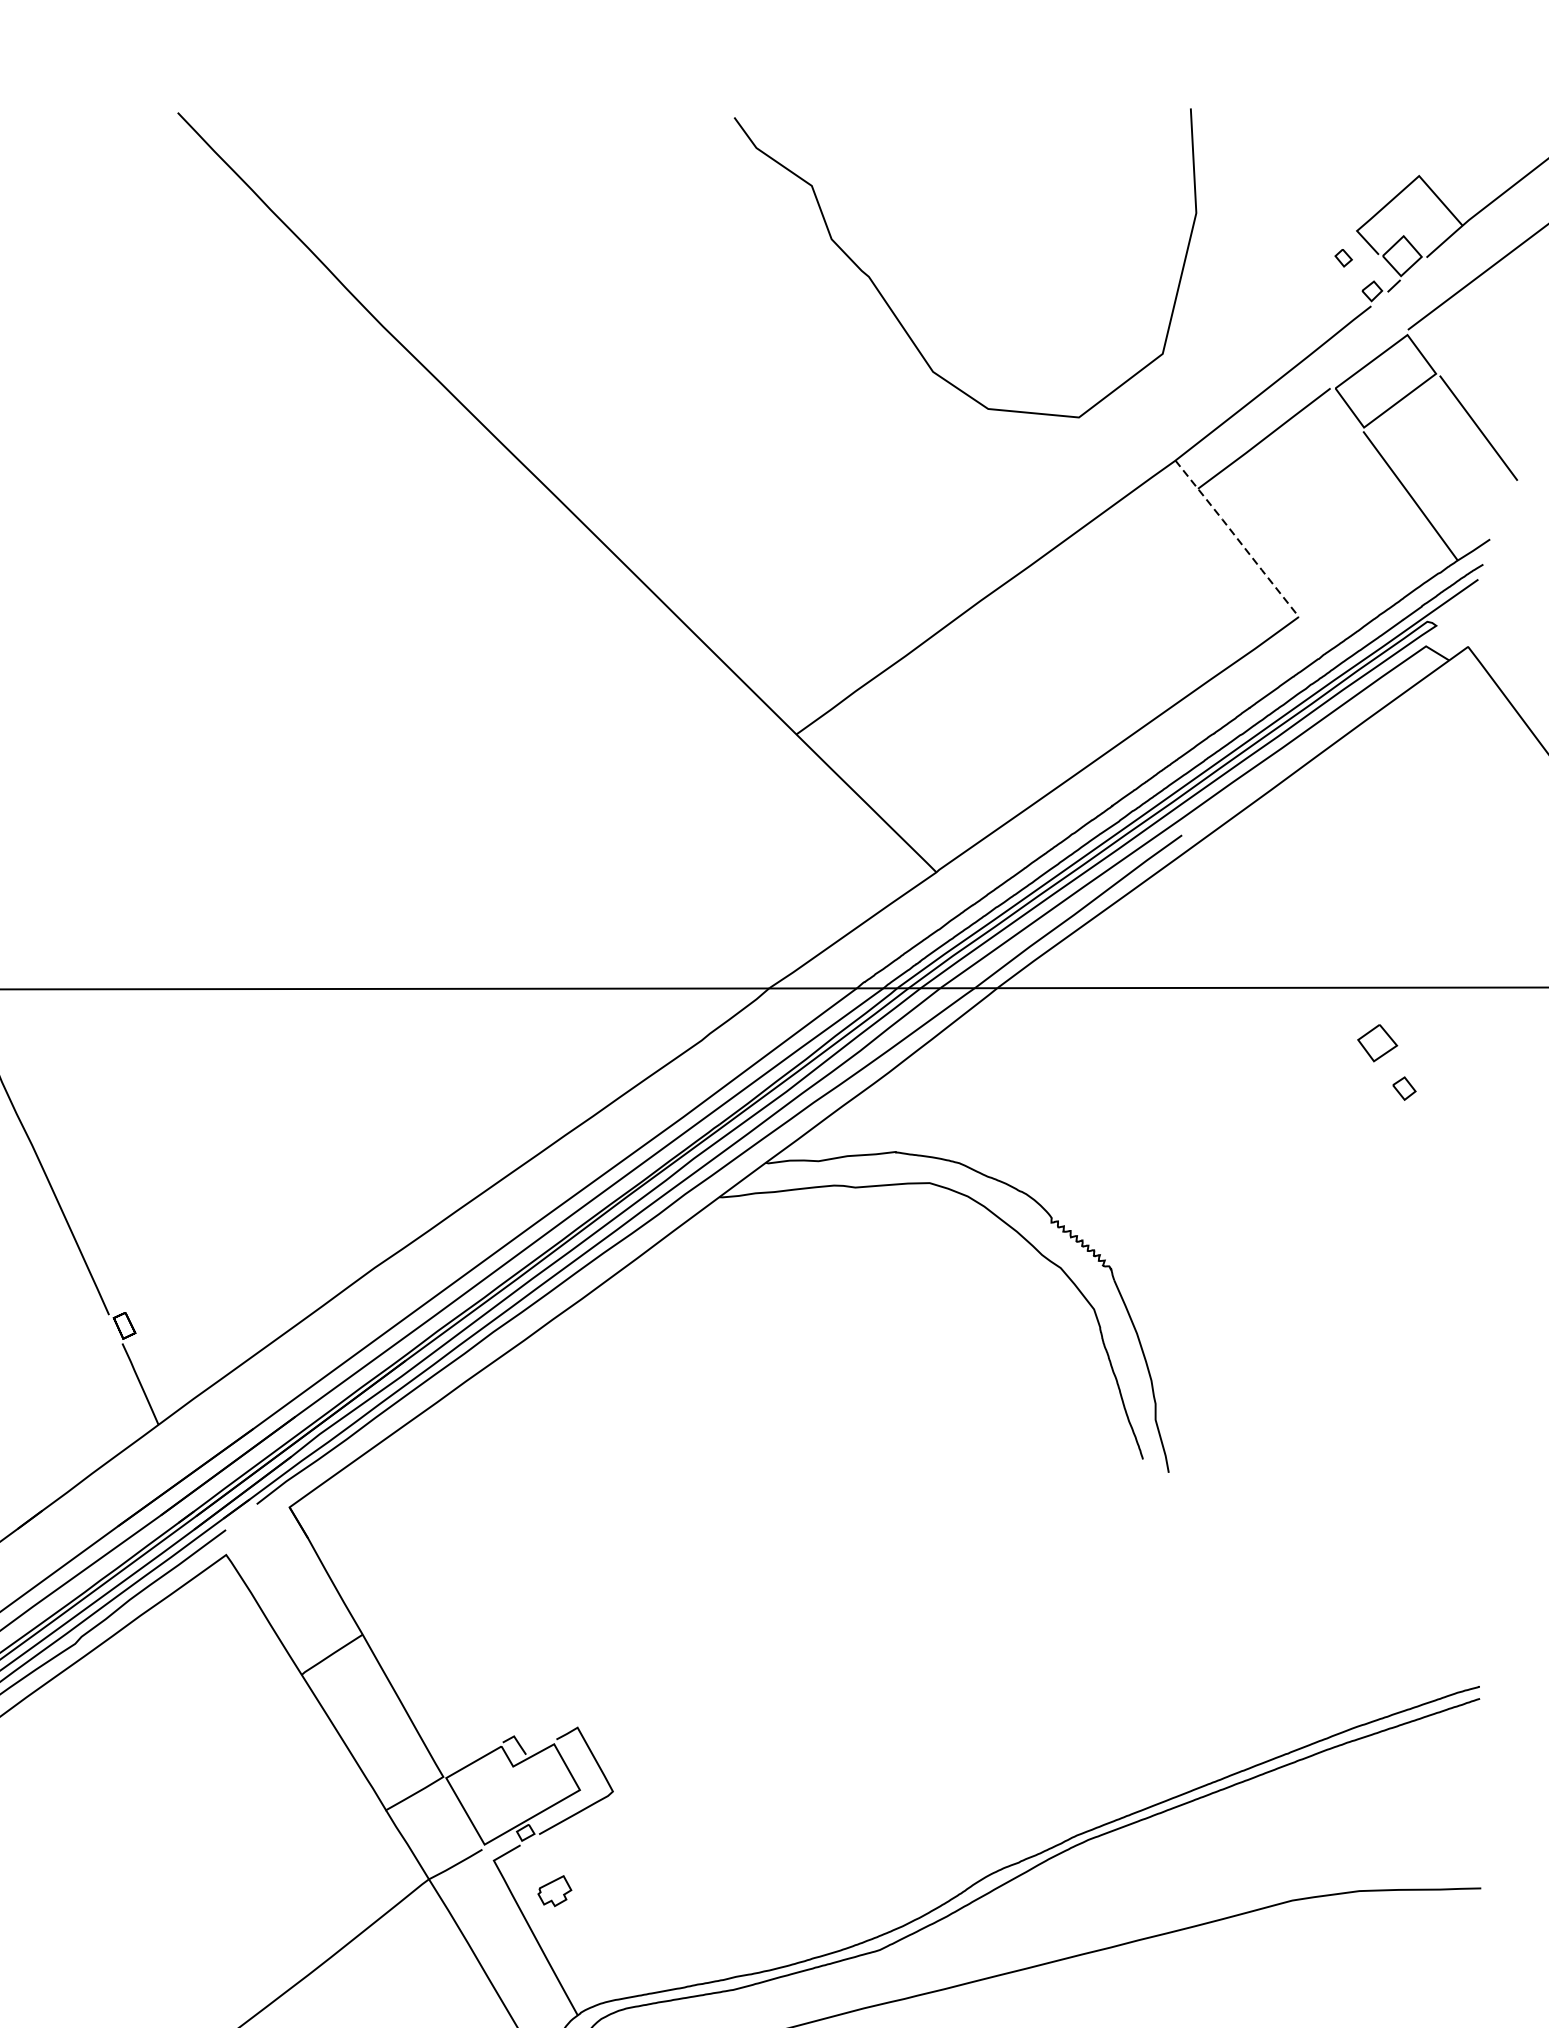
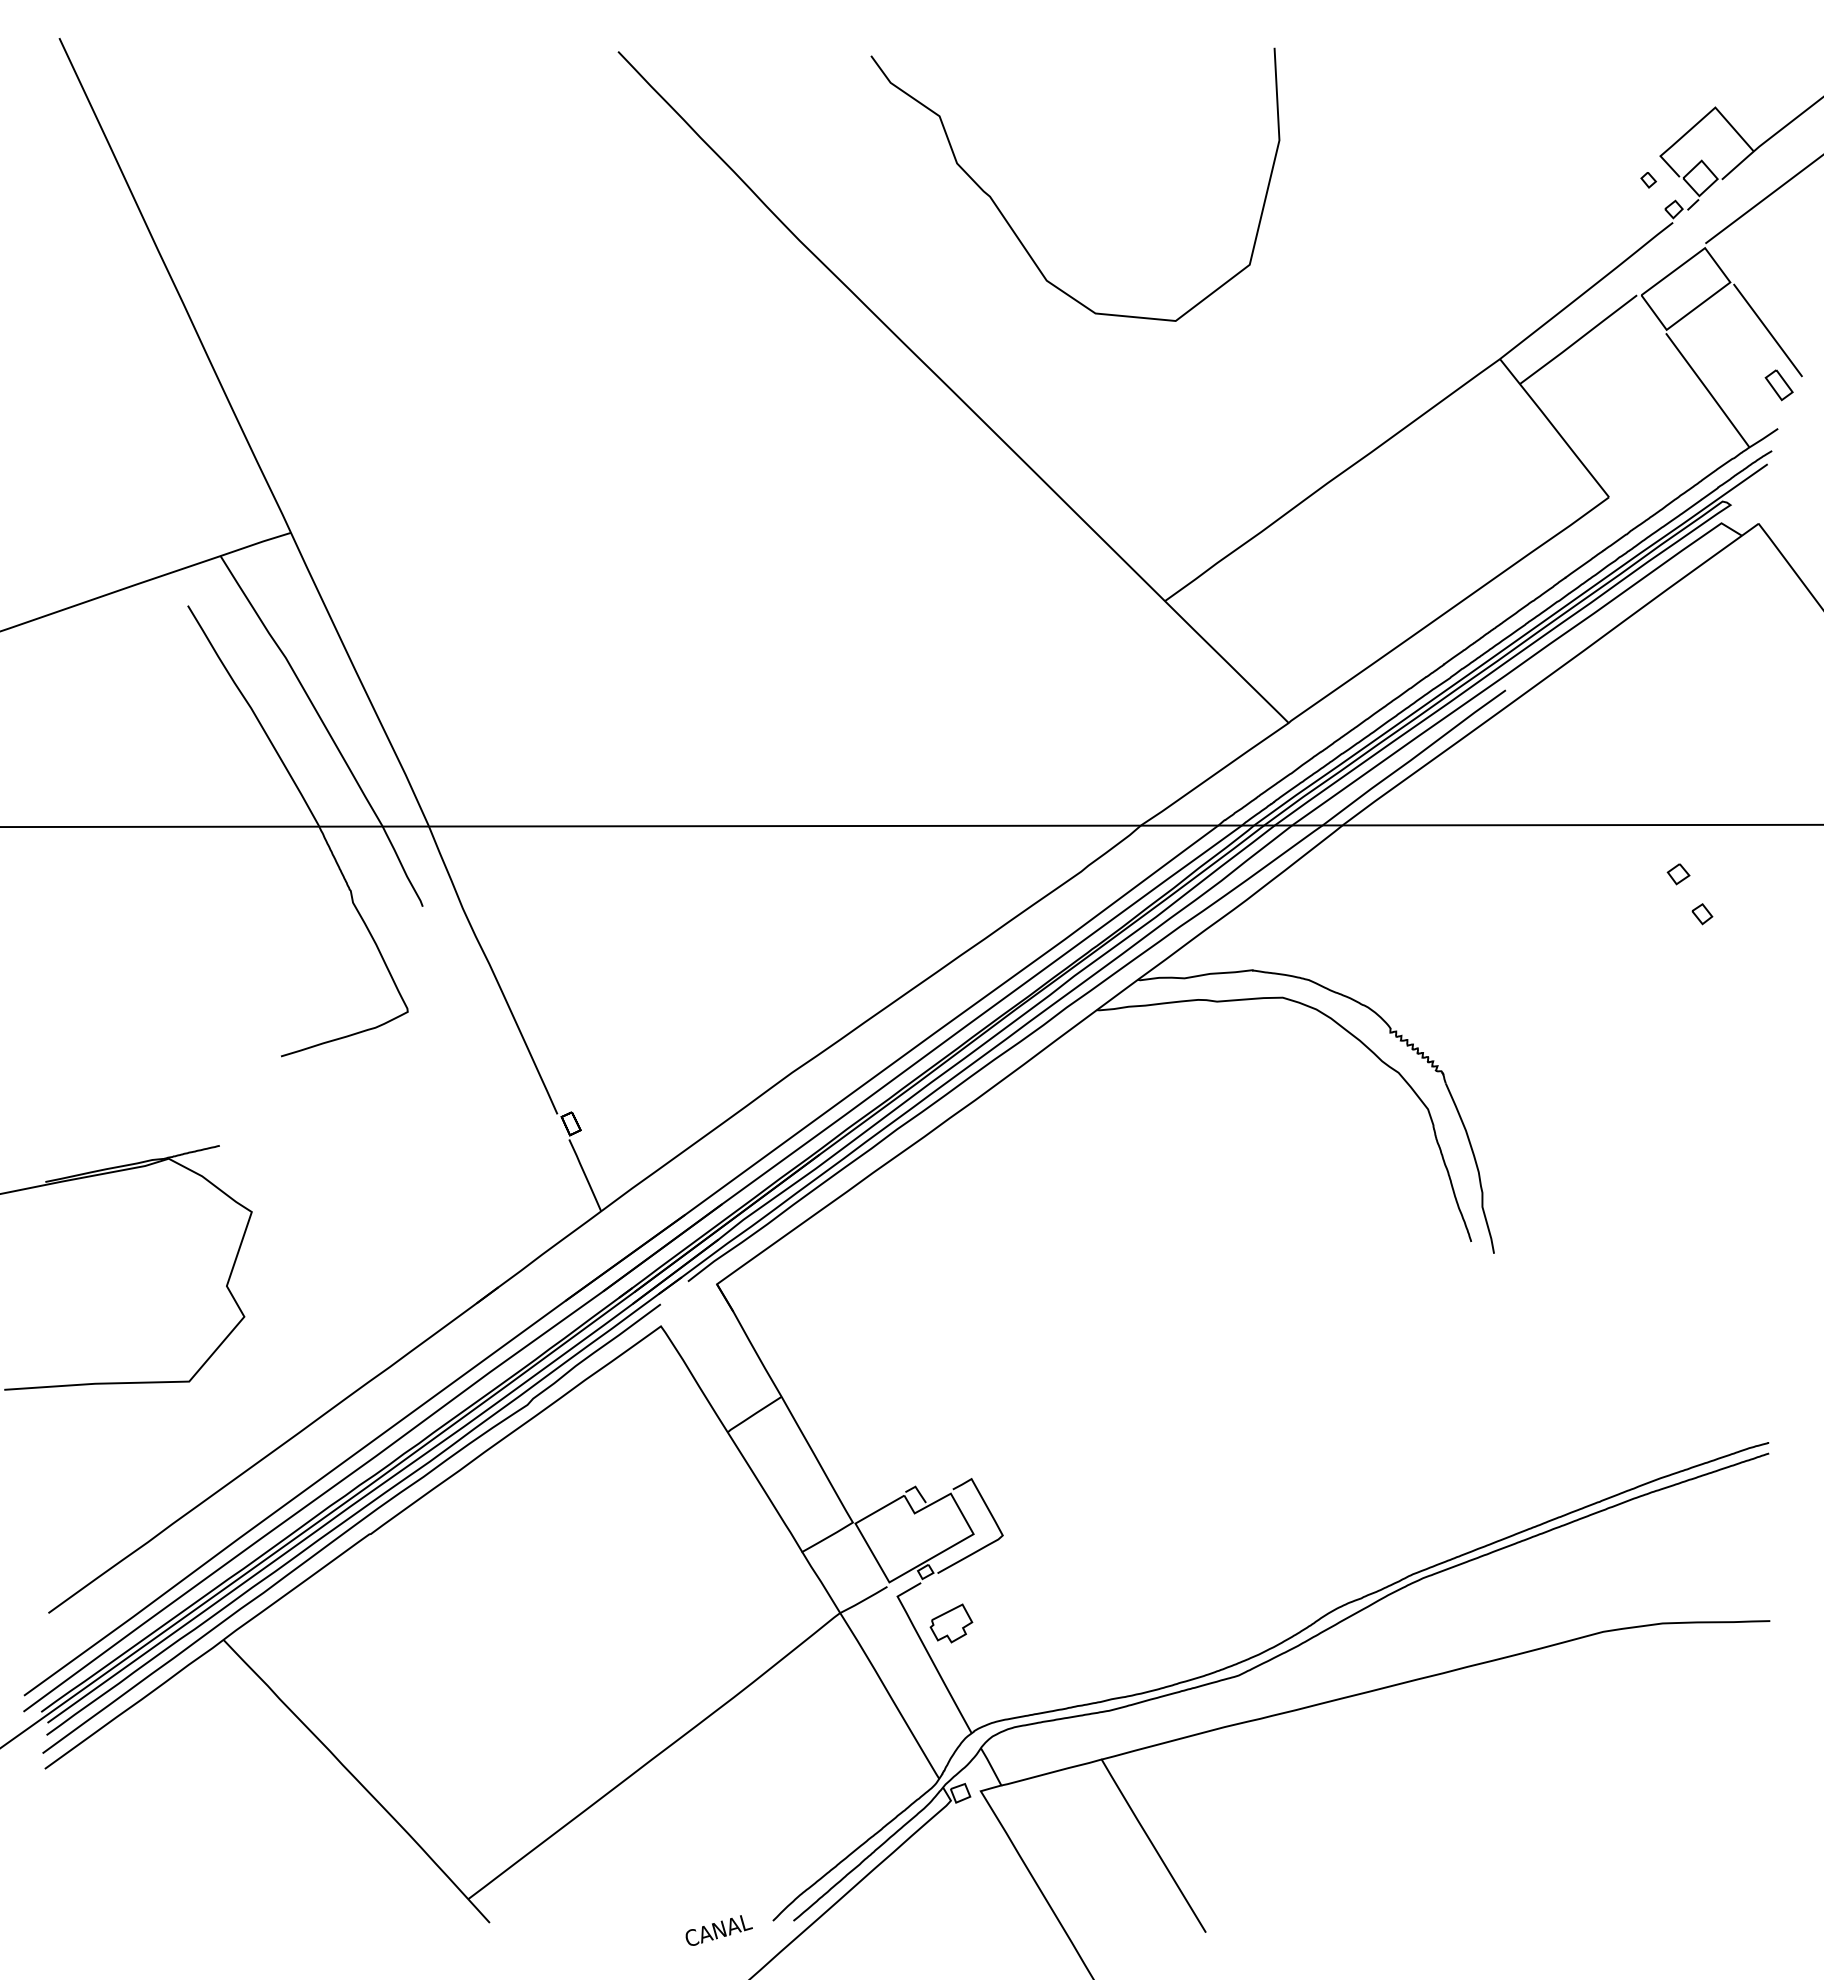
curve: (893, 310) -> (1011, 226), moved
part: (1490, 490) -> (1778, 385), added
line: (1238, 539) -> (1555, 428), dashed -> solid
part: (1377, 1043) -> (1678, 874), size x0.62
part: (554, 1891) -> (951, 1623), size x1.43

